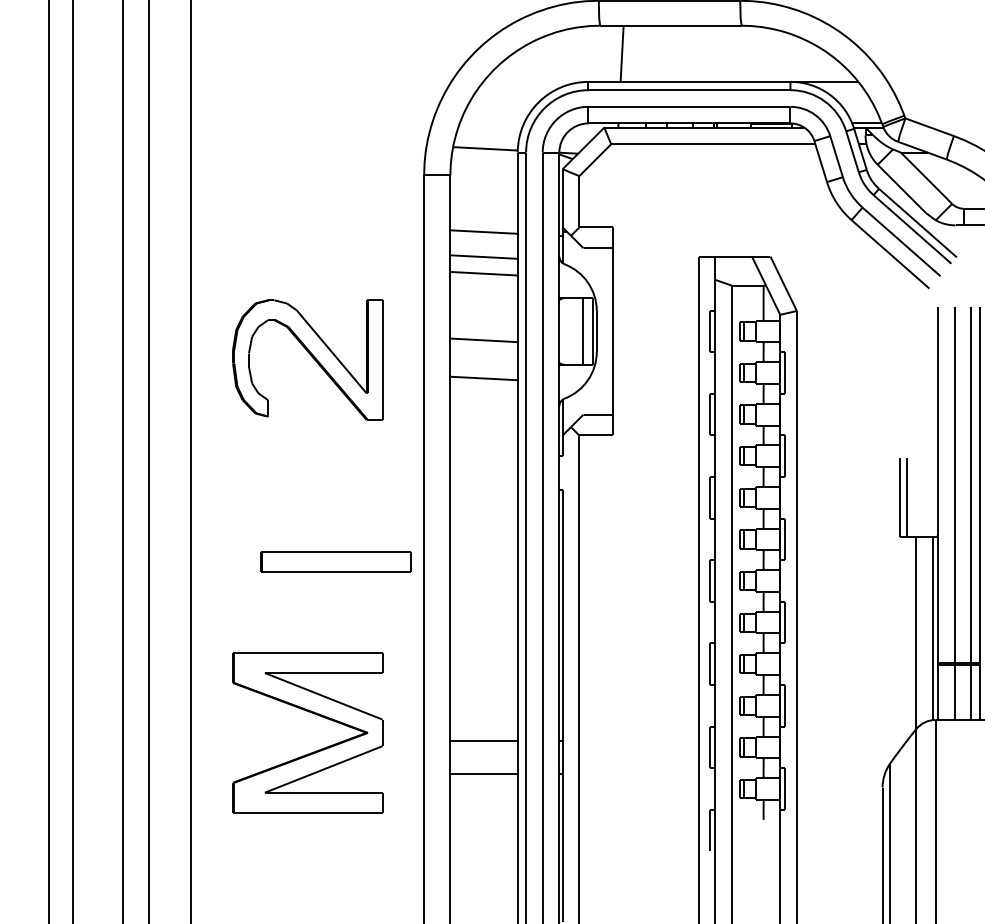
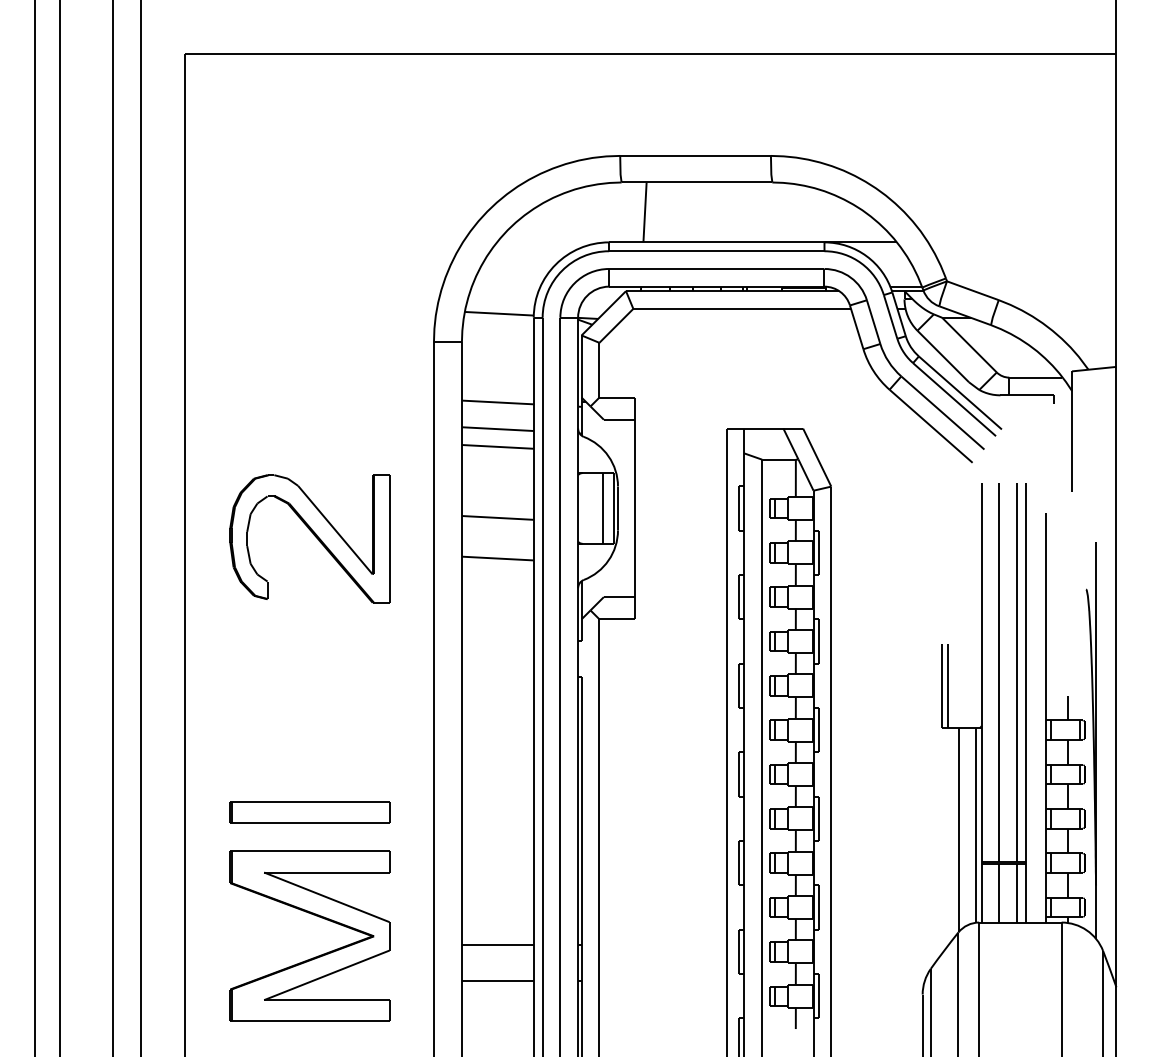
part: (335, 562) -> (309, 812), moved

